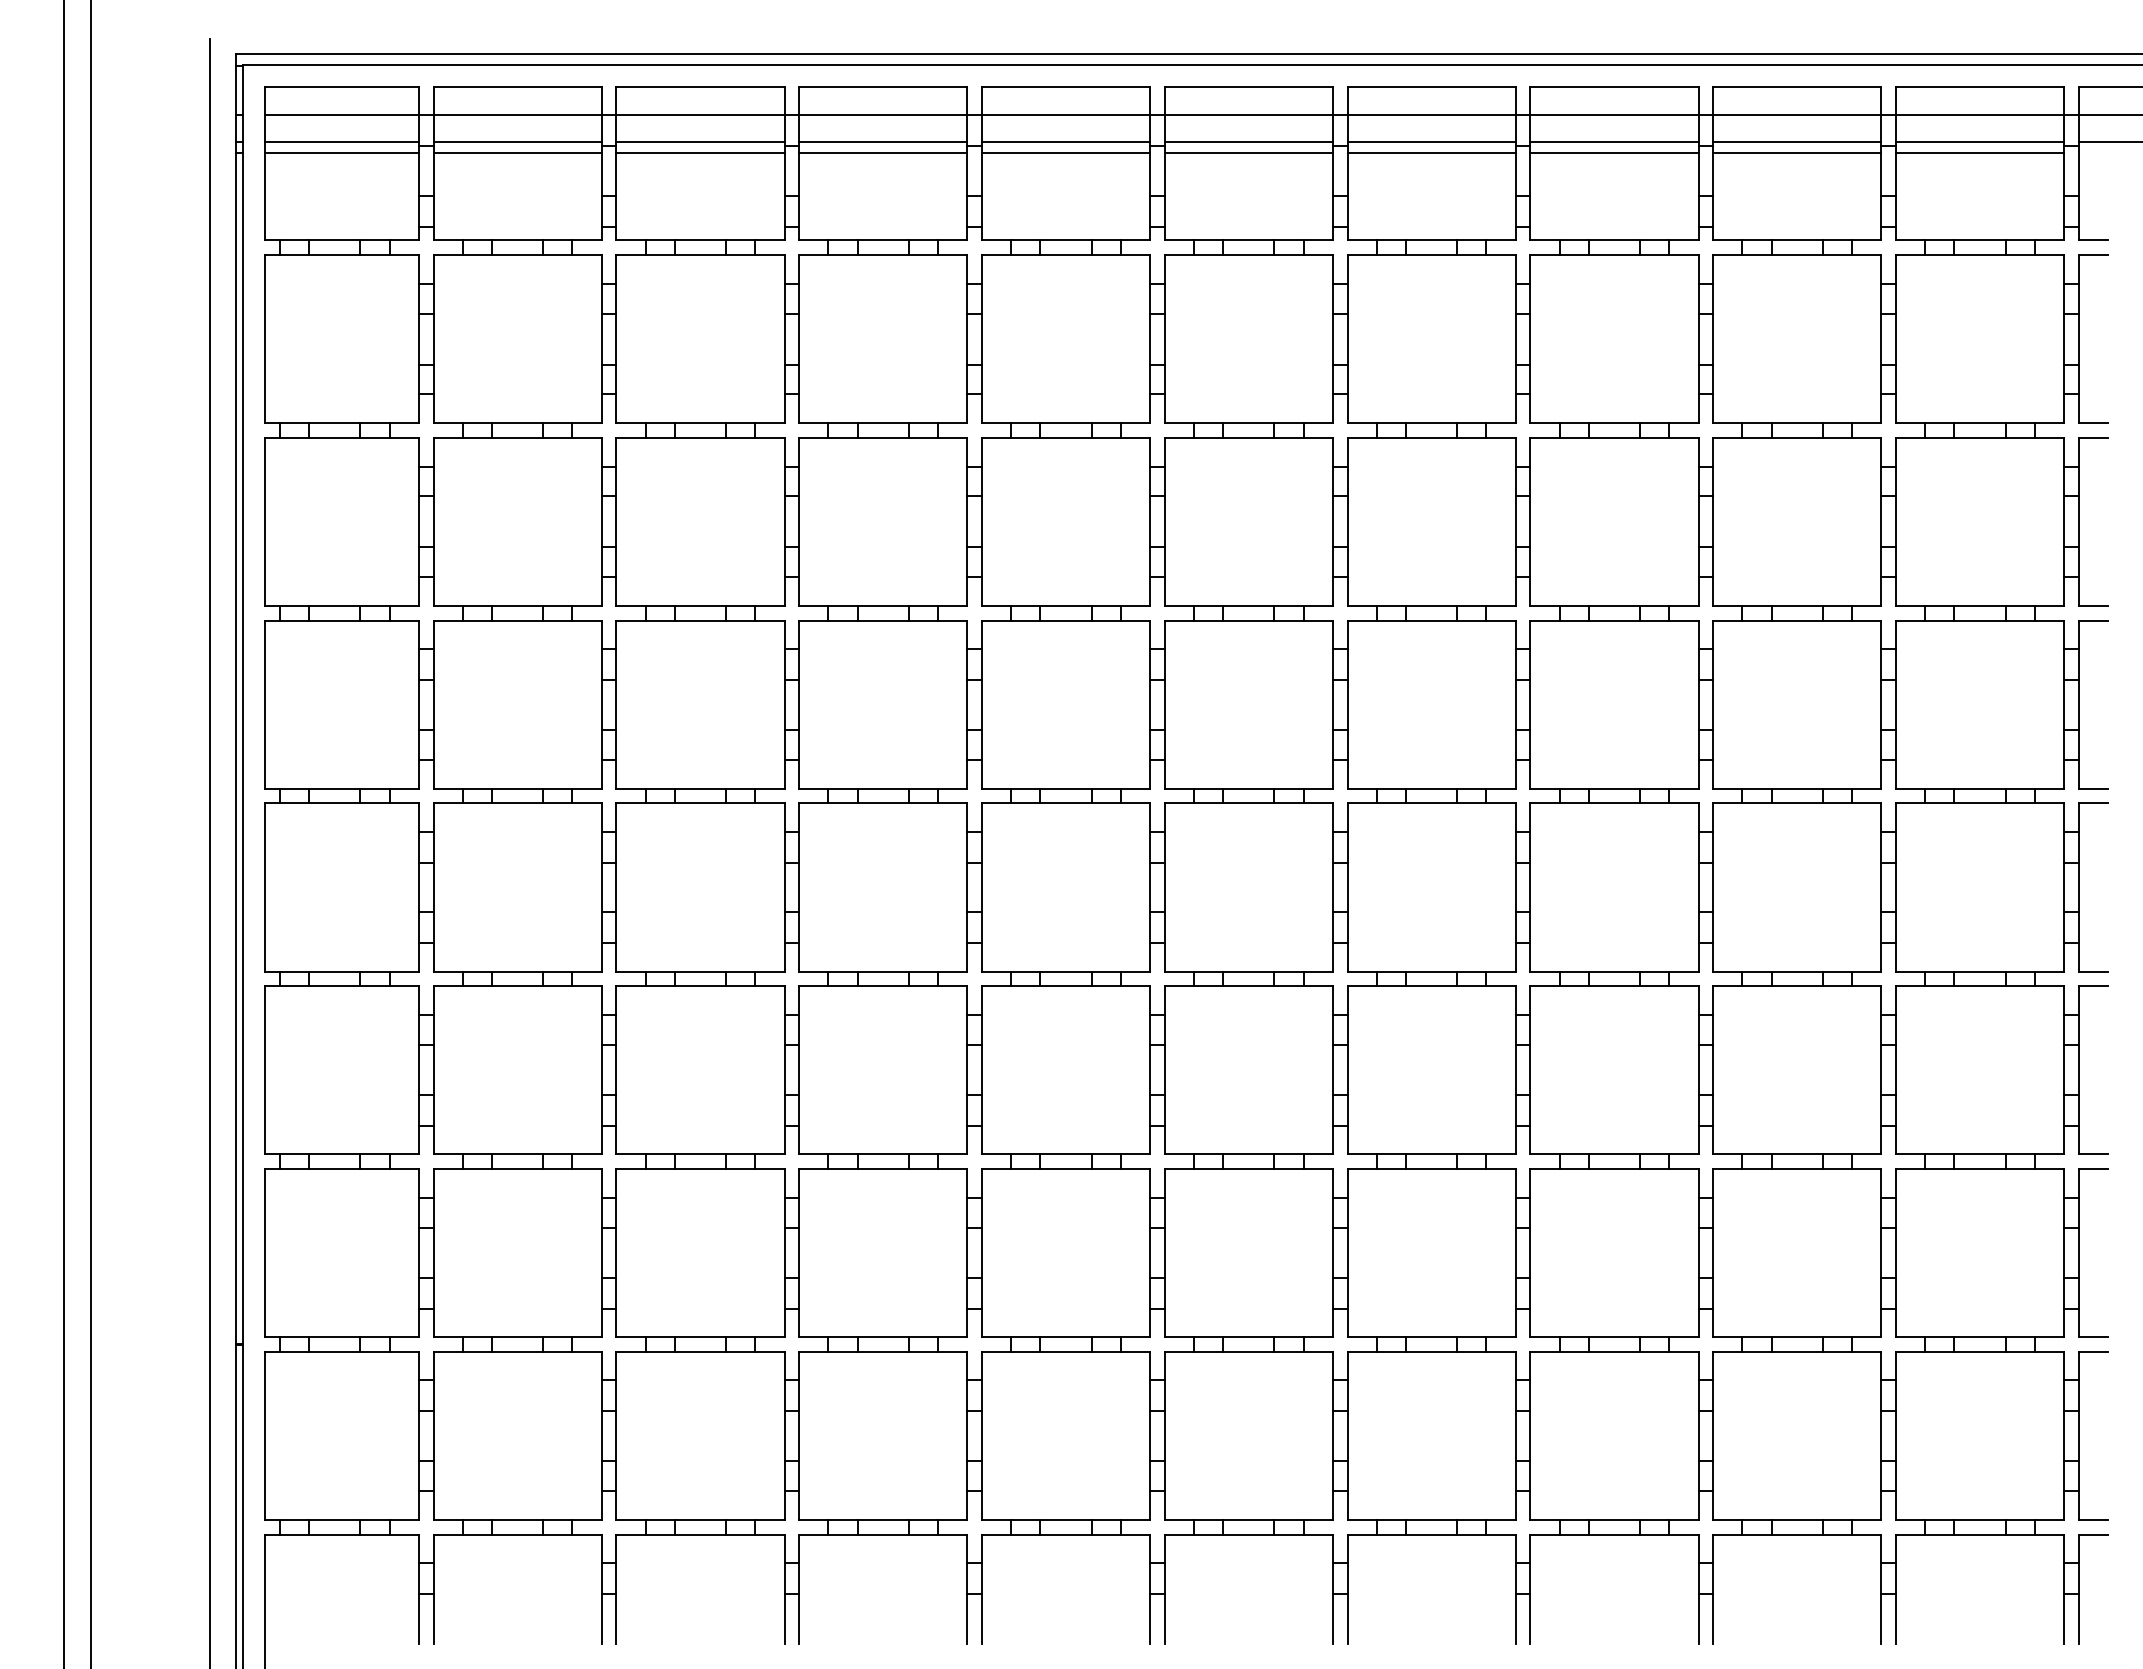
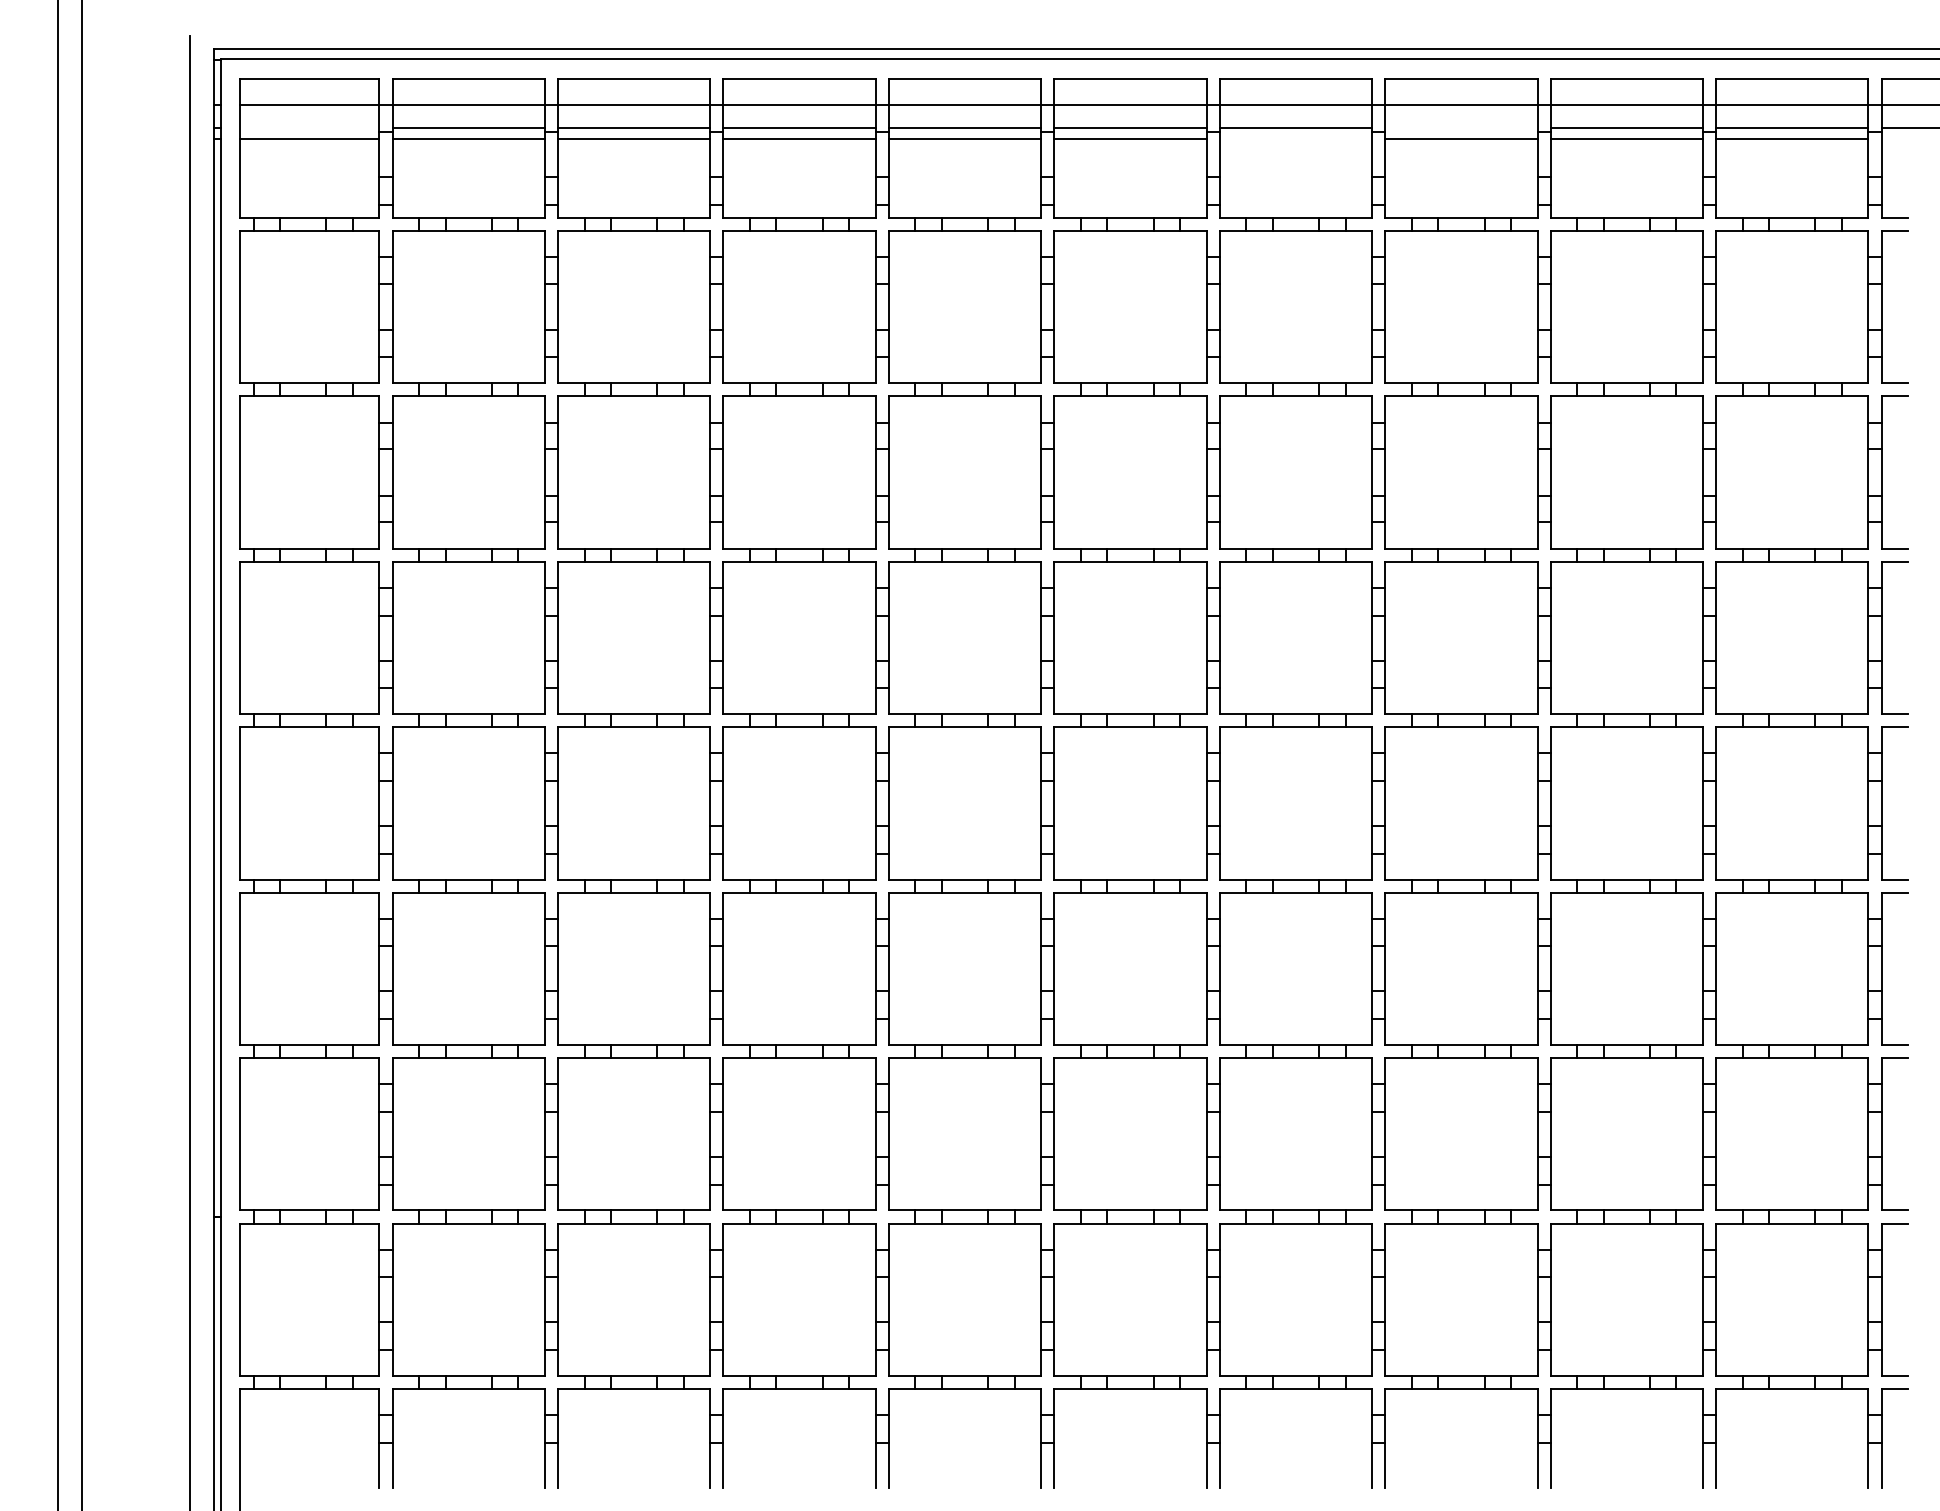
line: (341, 141) -> (309, 128), removed
line: (1614, 141) -> (1461, 128), removed
line: (1431, 153) -> (1295, 139), removed

